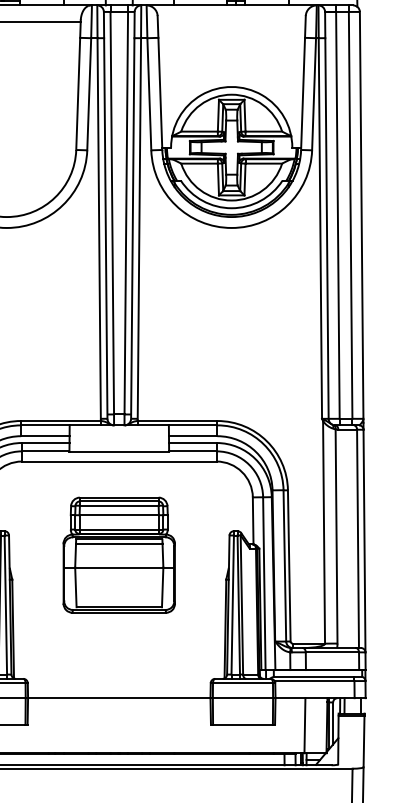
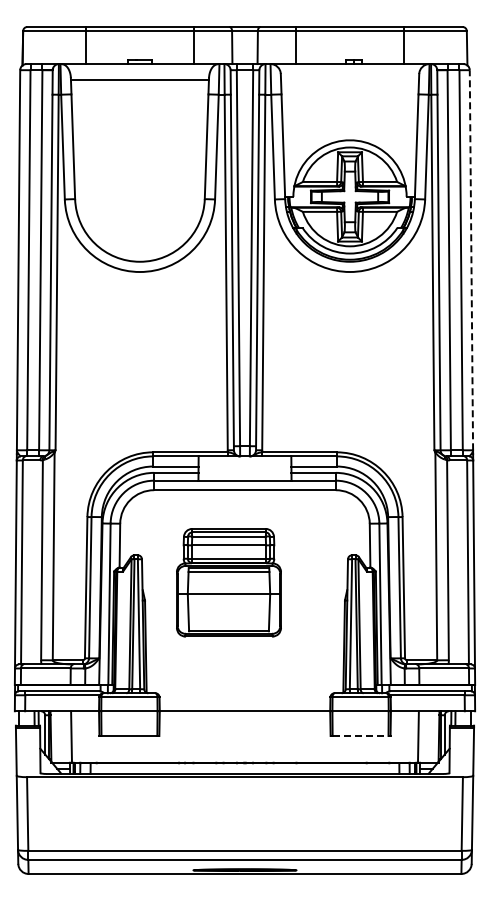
line: (361, 214) -> (471, 259), solid -> dashed
part: (118, 554) -> (228, 582), moved
line: (242, 724) -> (360, 735), solid -> dashed

